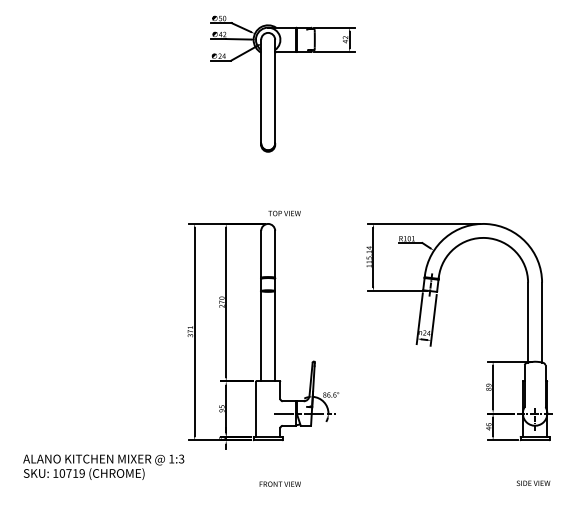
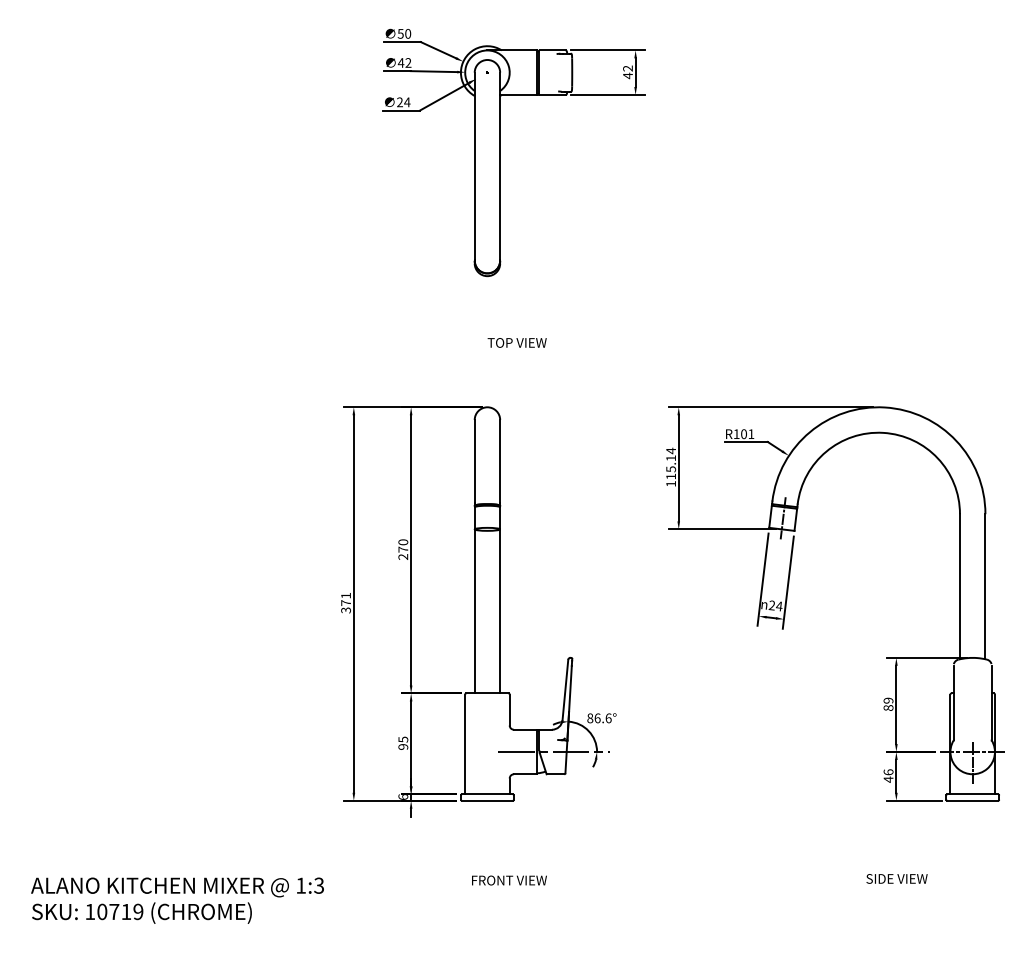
text: (284, 213) -> (517, 342), moved
text: (103, 466) -> (177, 899), moved
text: (533, 482) -> (897, 877), moved

